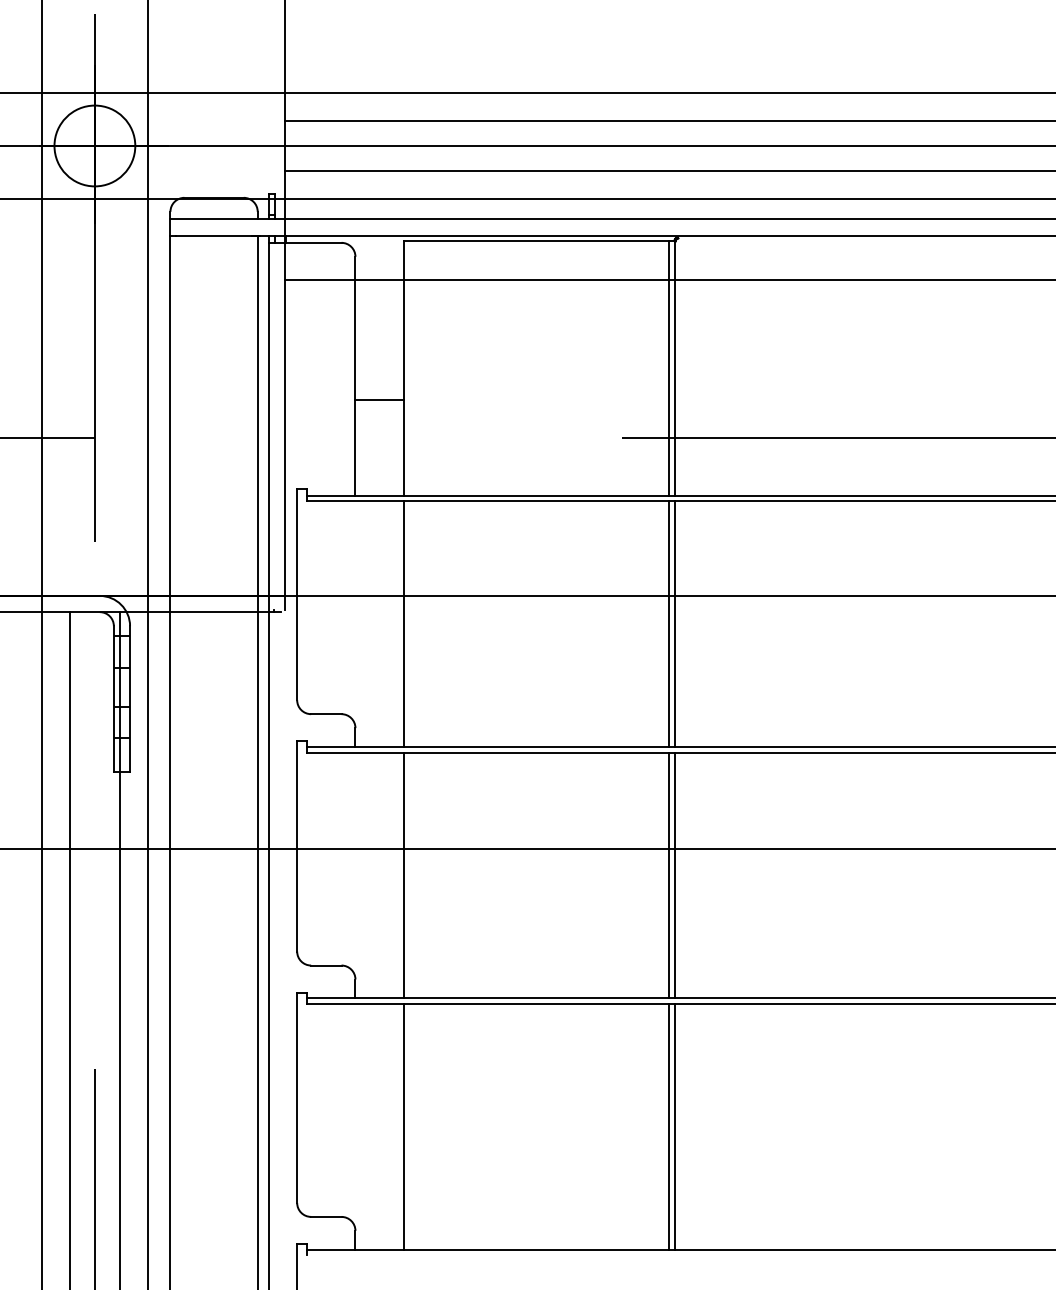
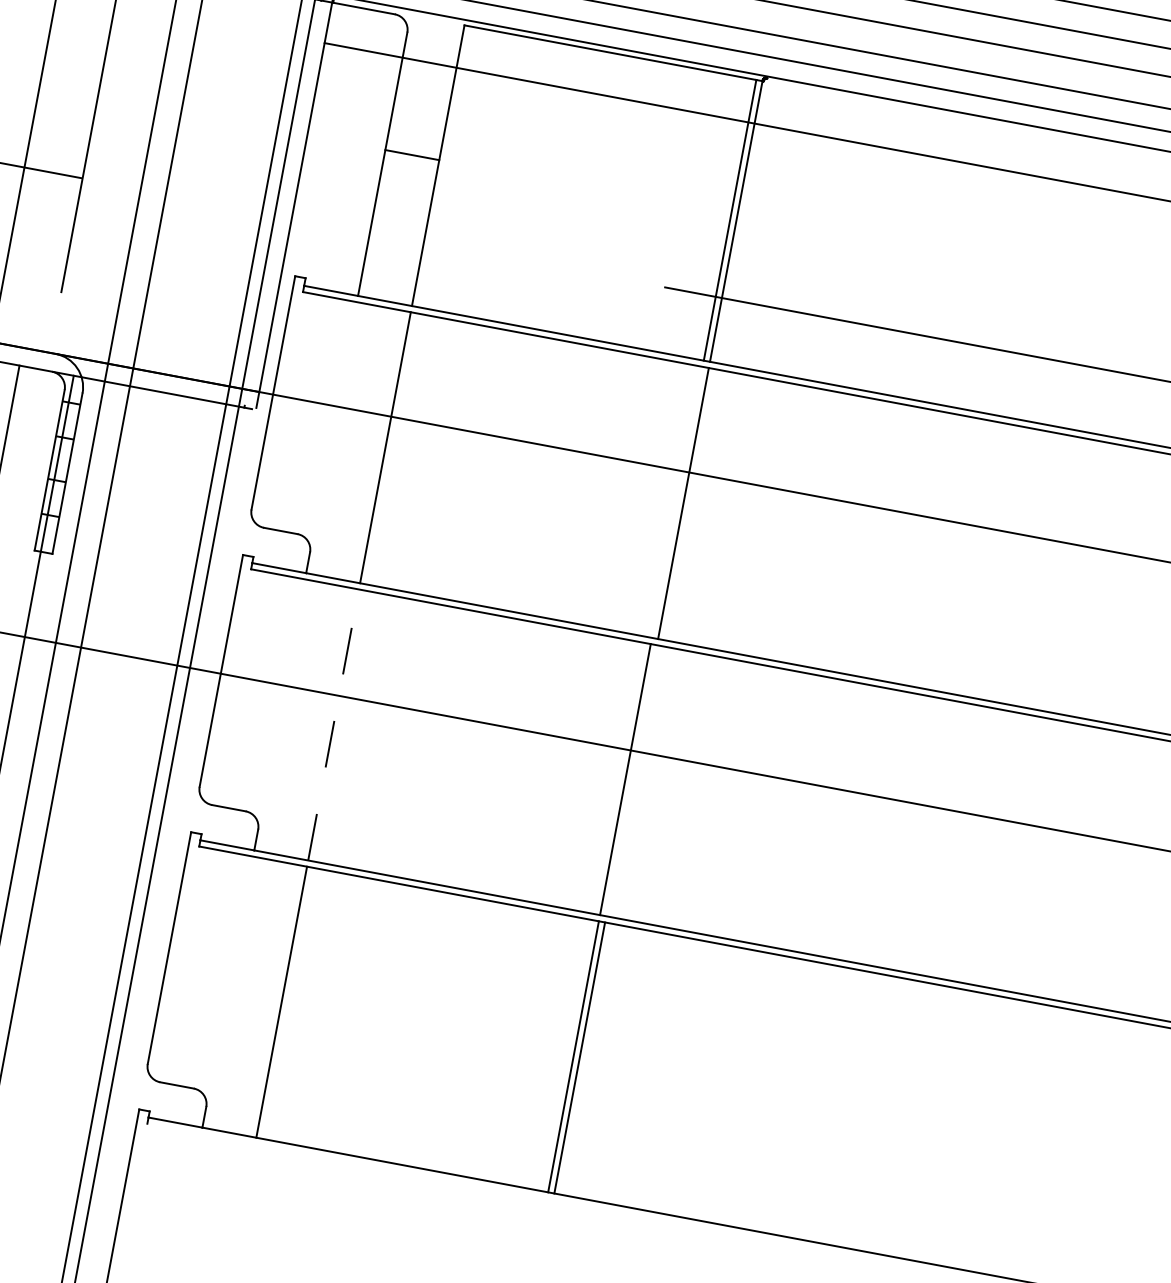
line: (379, 400) -> (411, 155), moved
line: (668, 623) -> (676, 501), removed
line: (404, 875) -> (333, 725), solid -> dashed
line: (674, 875) -> (631, 780), removed

